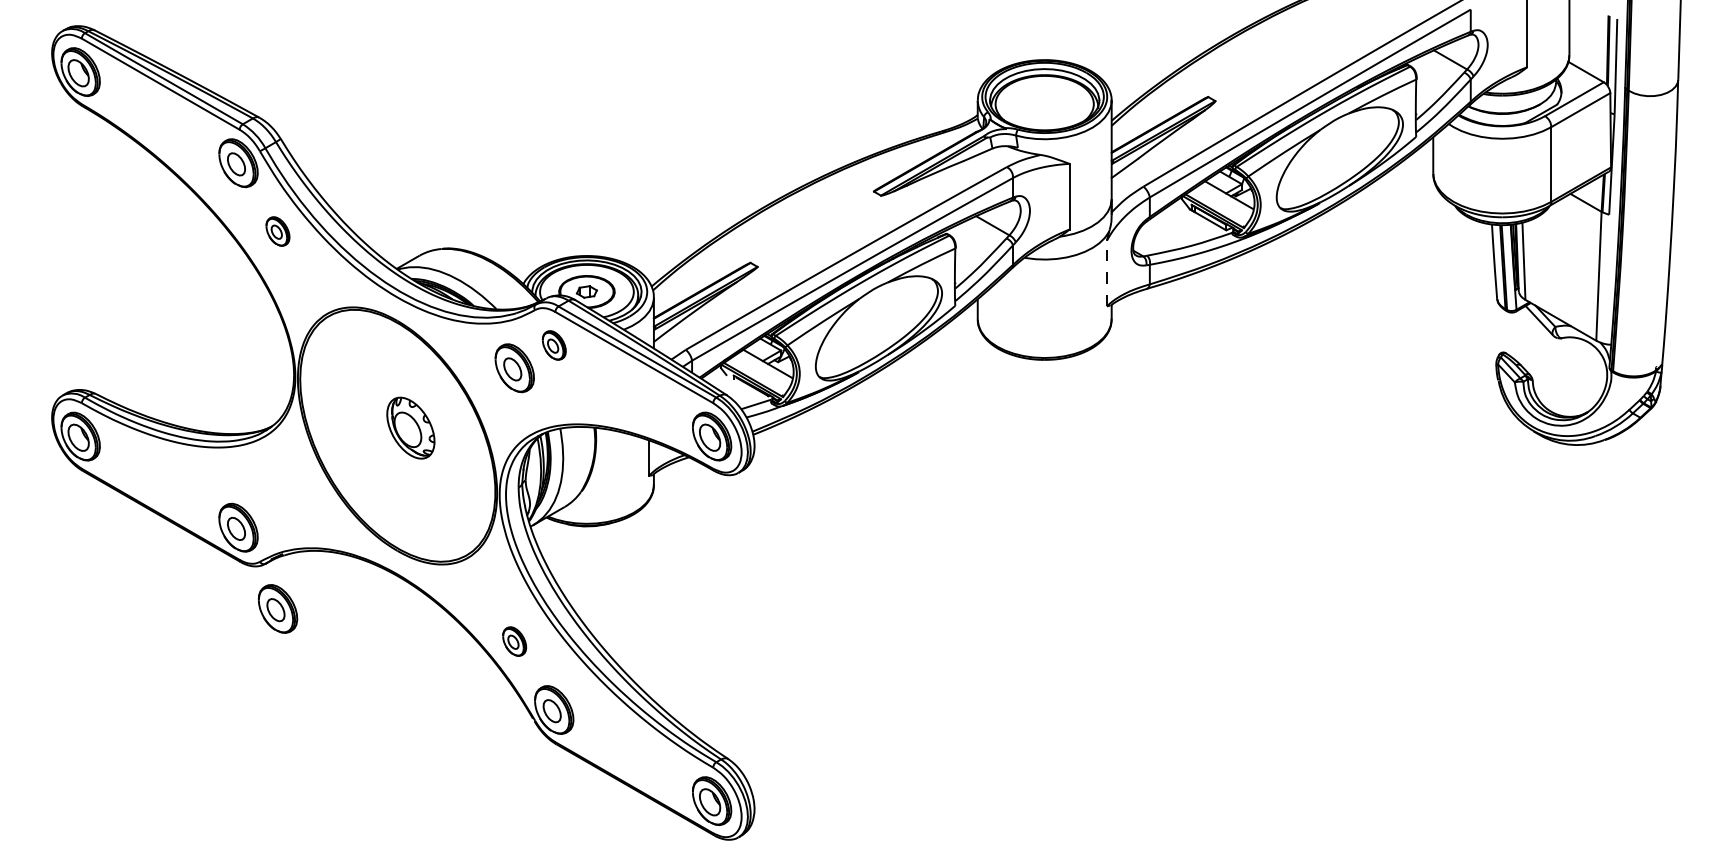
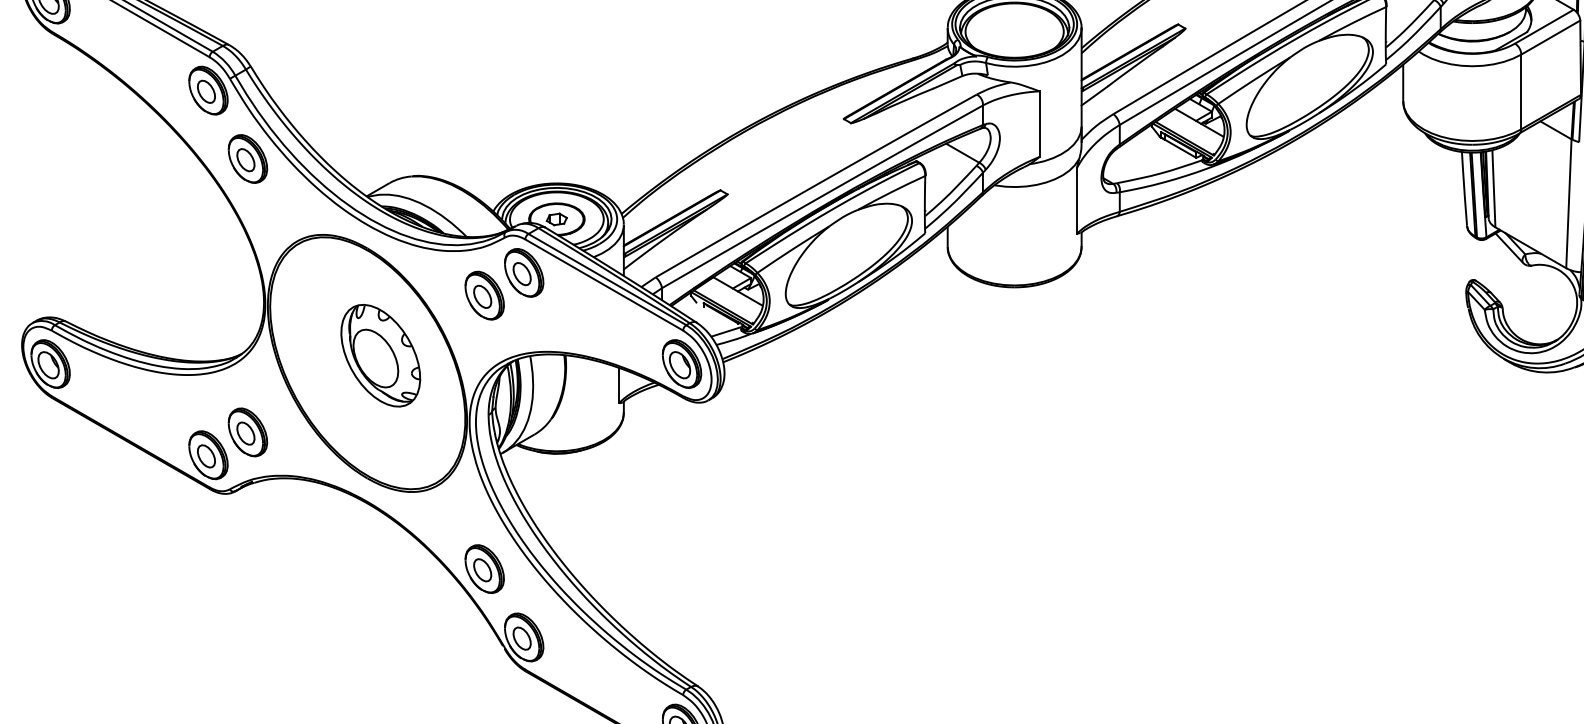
part: (277, 231) -> (247, 158), size x1.67
line: (1106, 273) -> (1076, 200), dashed -> solid
part: (554, 345) -> (524, 272), size x1.67
part: (410, 427) -> (380, 354), size x1.67
part: (277, 608) -> (247, 431), moved
part: (514, 641) -> (484, 568), size x1.67

